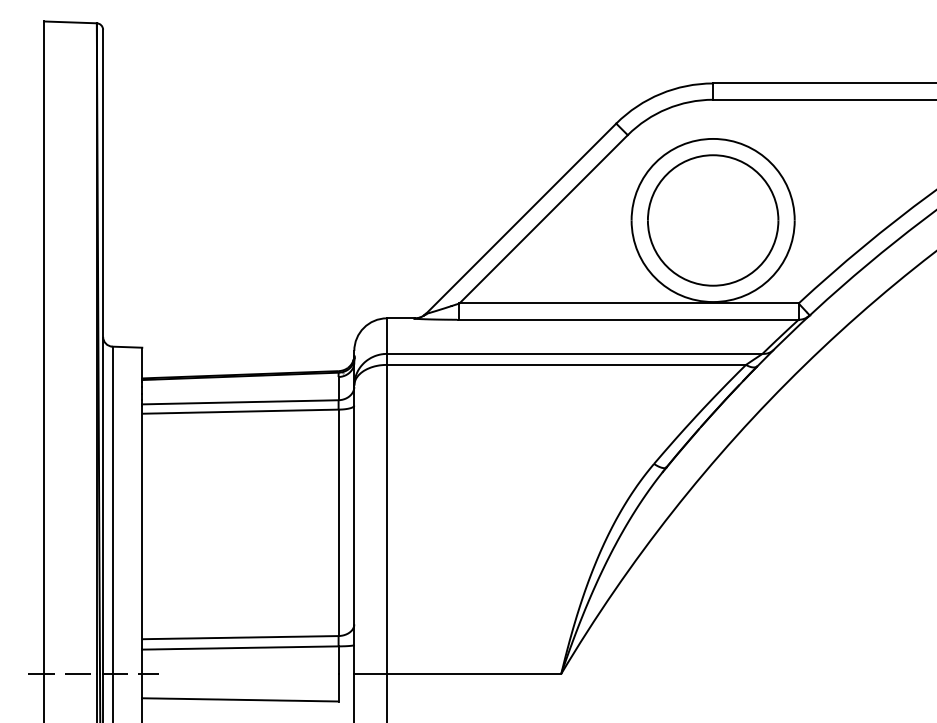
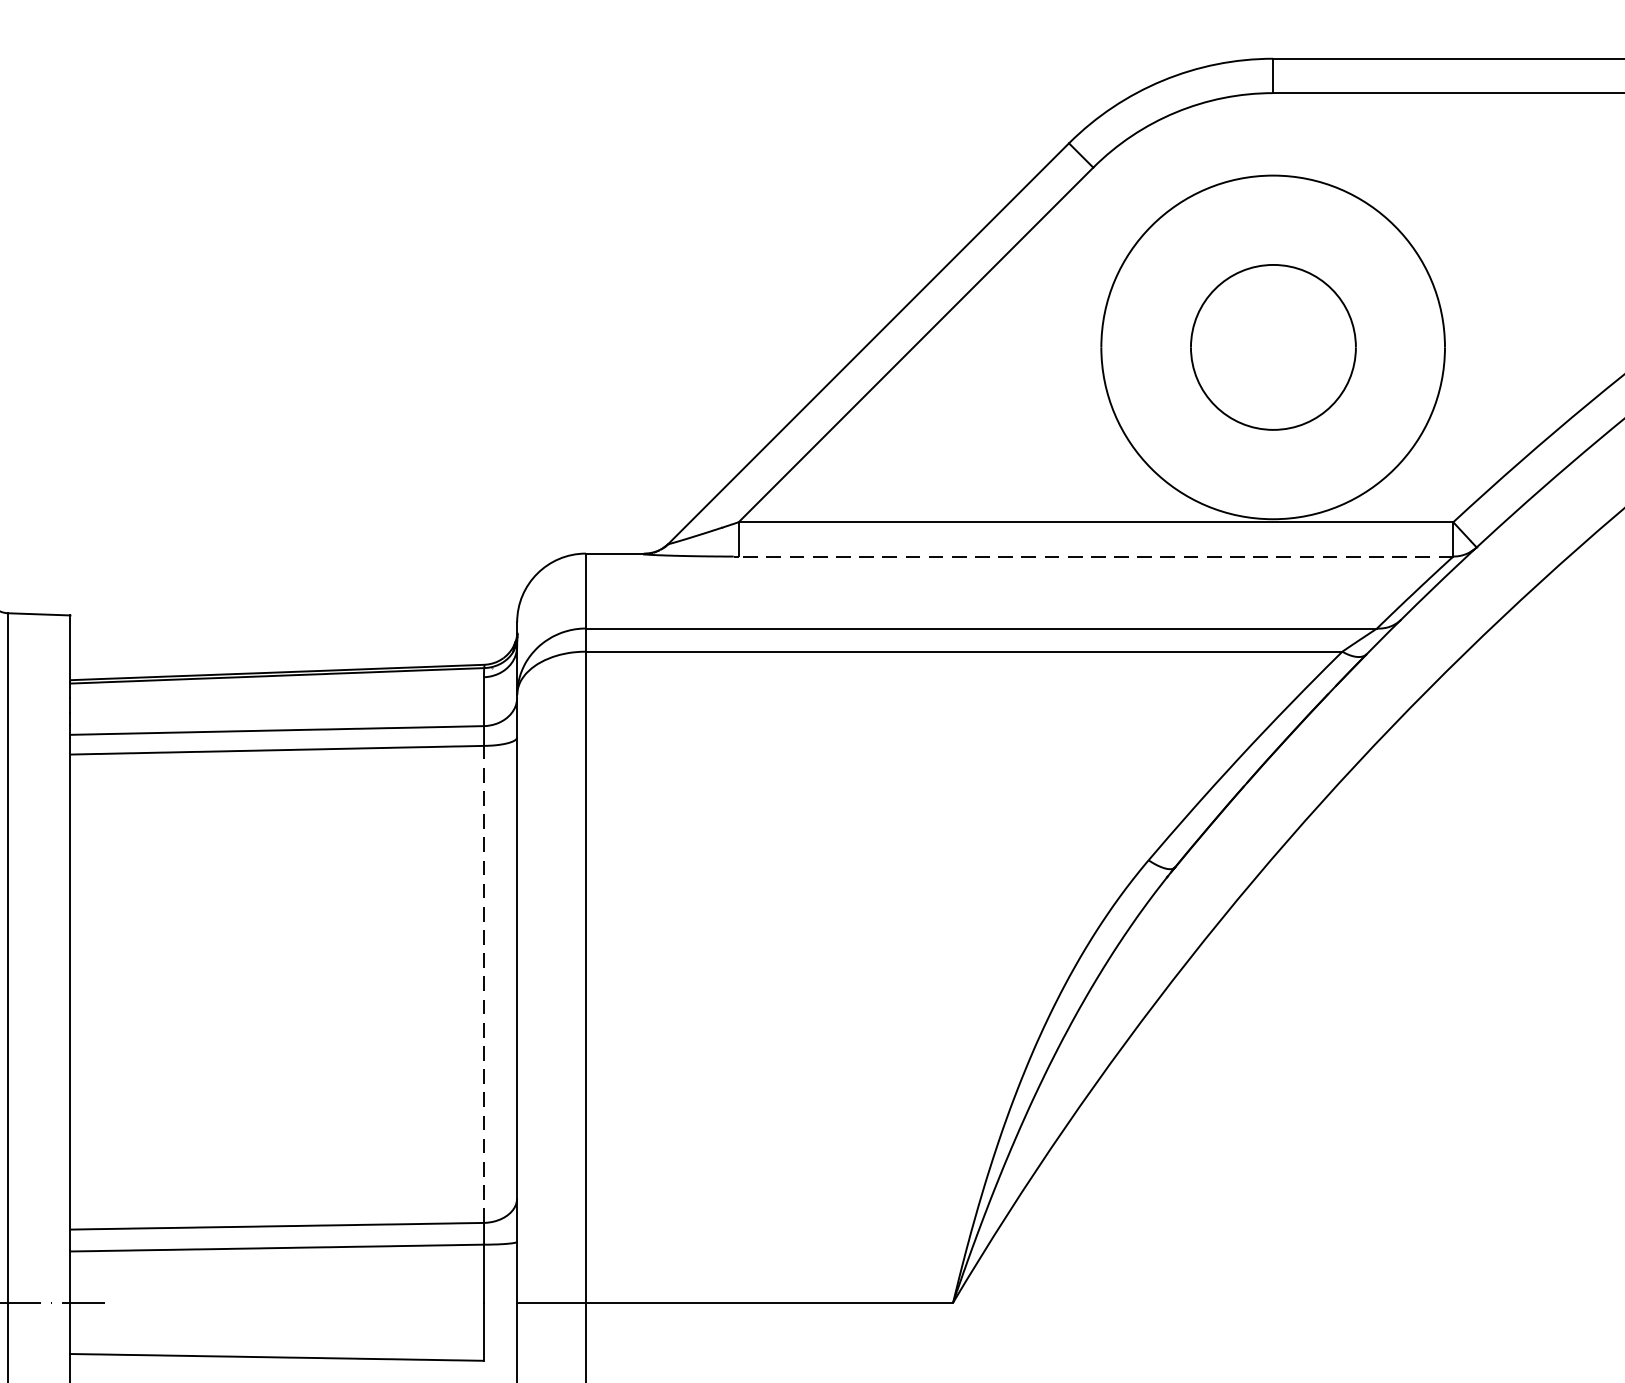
part: (713, 220) -> (1273, 347), size x0.6
line: (629, 319) -> (1096, 556), solid -> dashed
line: (338, 522) -> (483, 983), solid -> dashed

